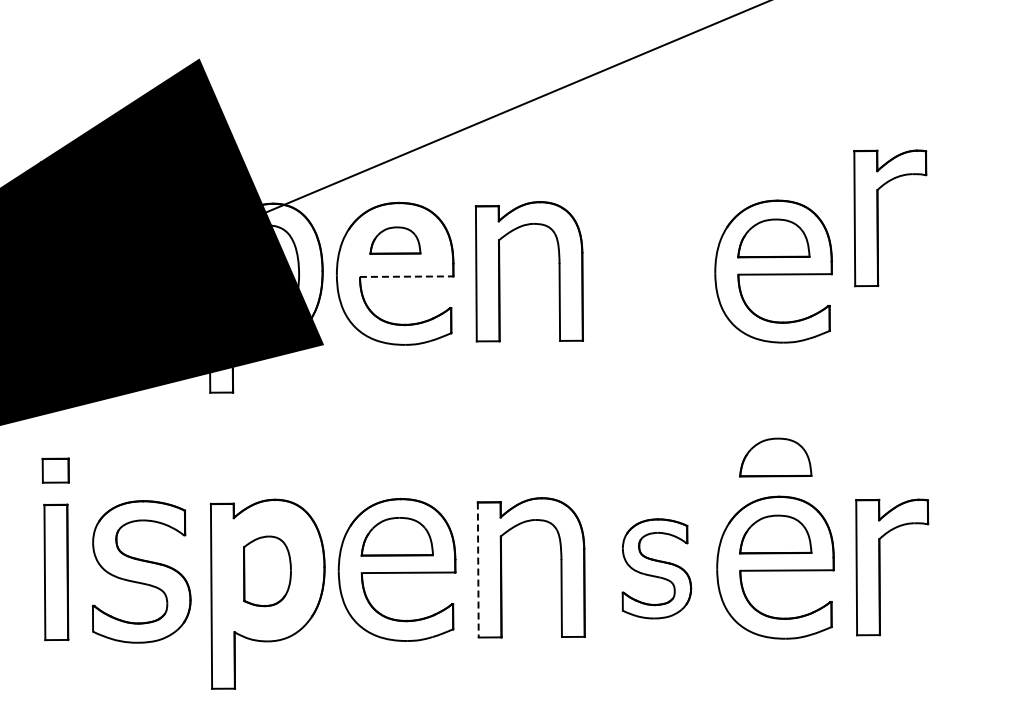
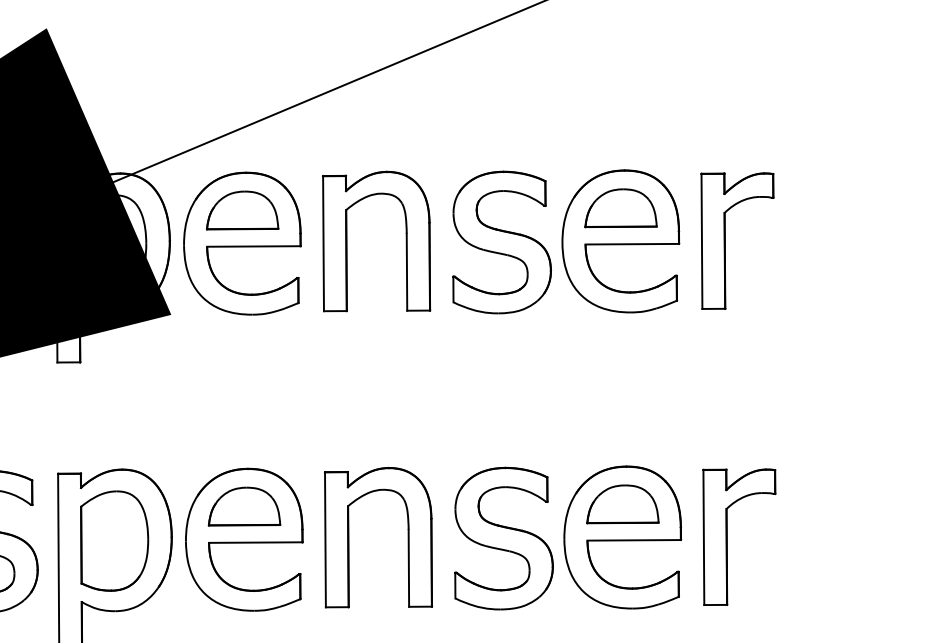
part: (878, 218) -> (725, 241), moved
part: (395, 240) -> (242, 210), size x1.43
part: (654, 272) -> (501, 242), added
line: (406, 276) -> (253, 246), dashed -> solid
part: (775, 457) -> (622, 427), removed
part: (656, 568) -> (503, 538), size x1.43
line: (478, 570) -> (325, 540), dashed -> solid
part: (267, 571) -> (114, 541), size x1.43

